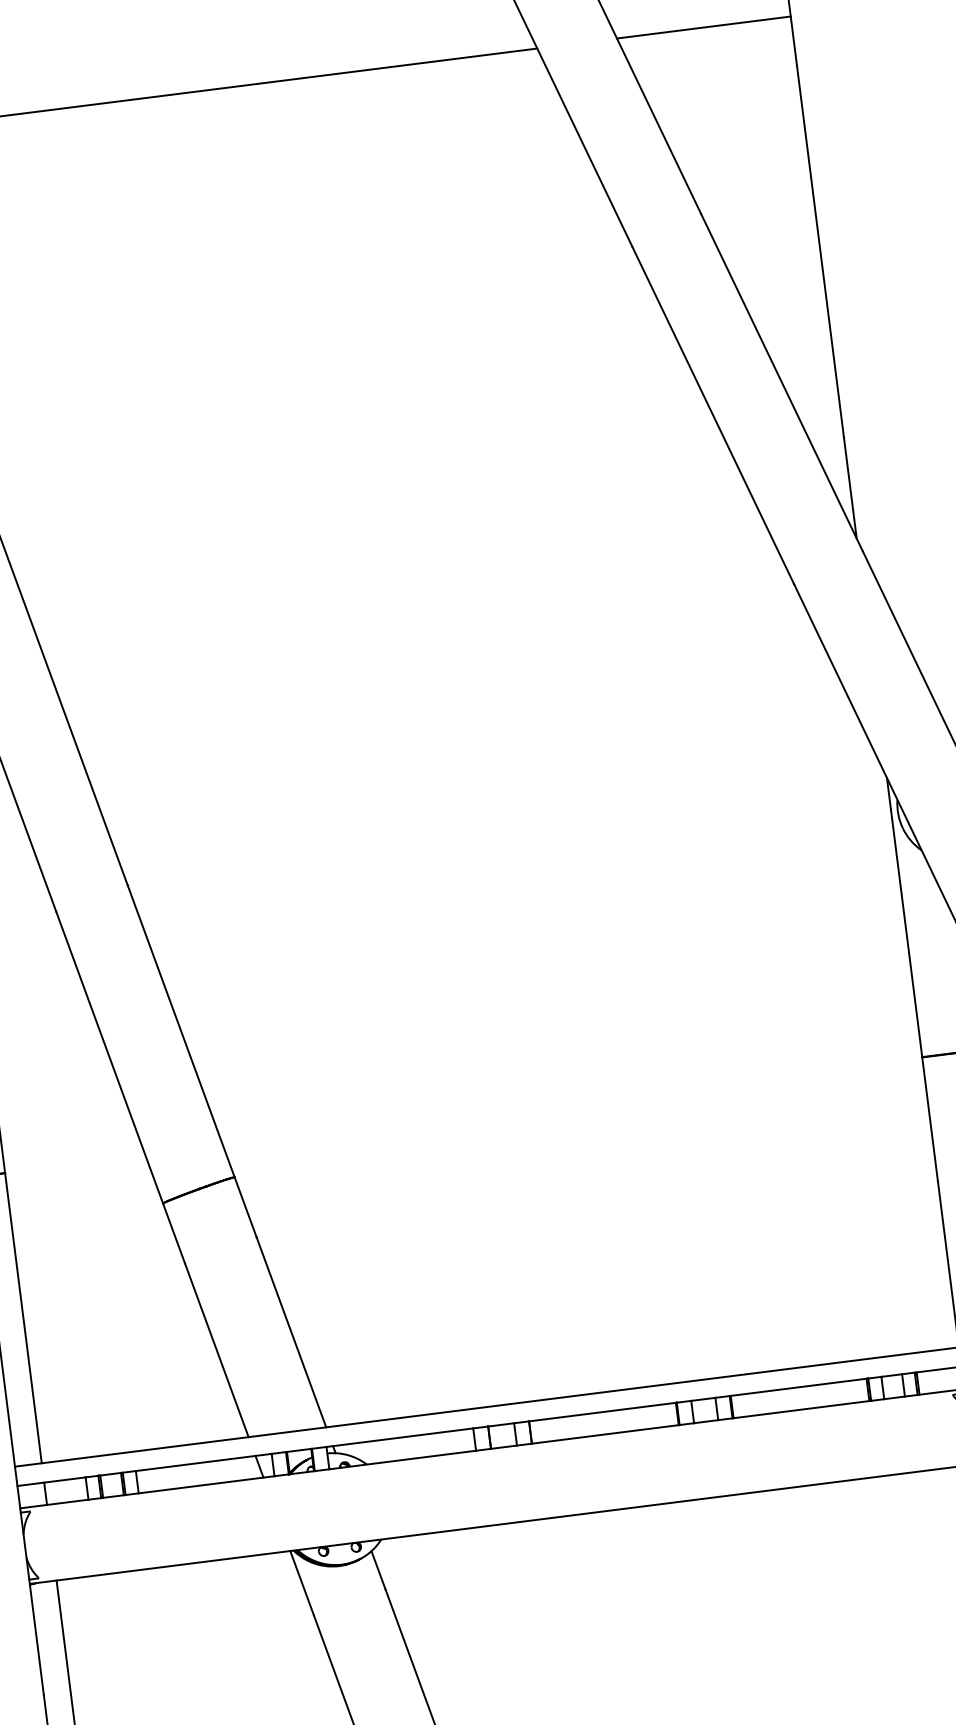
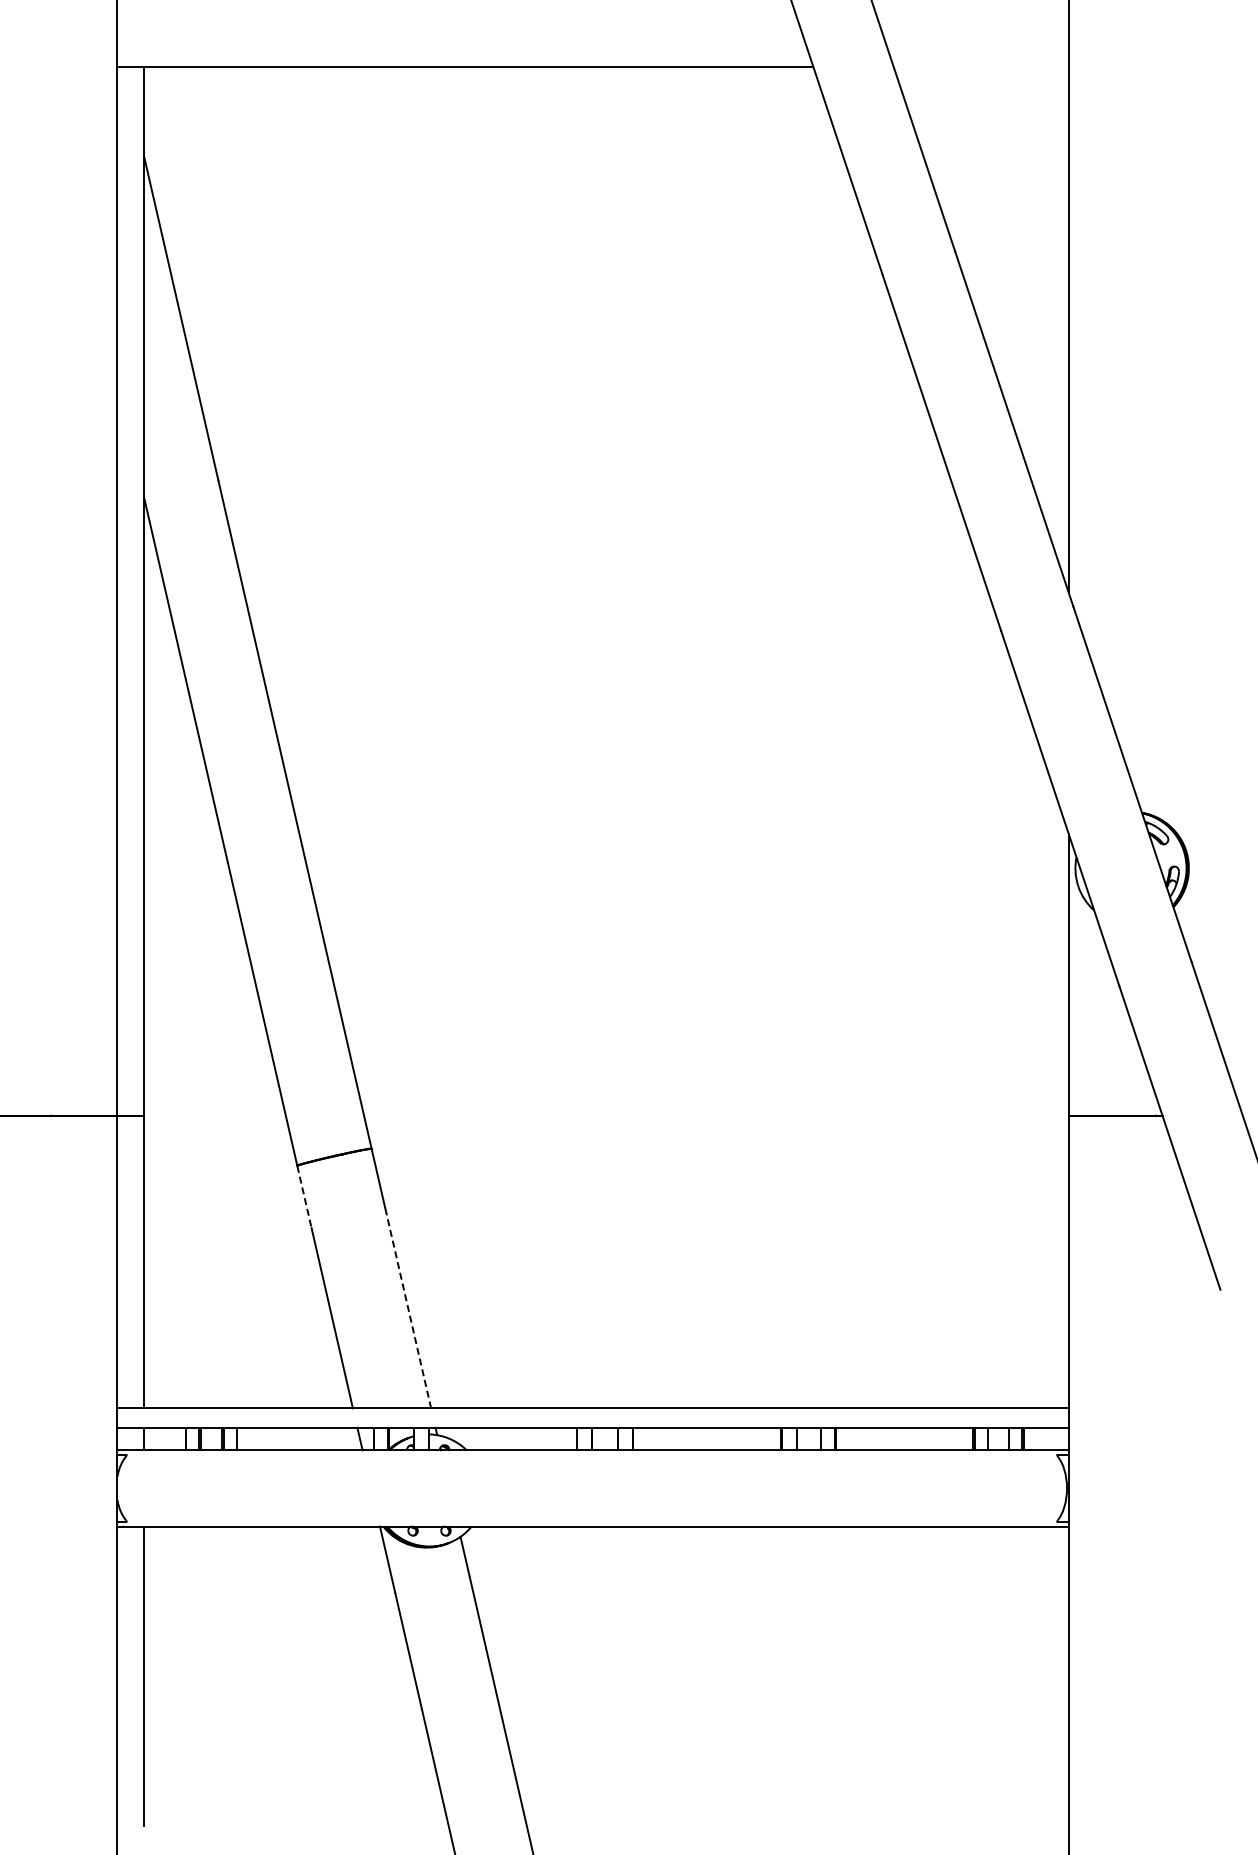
line: (703, 27) -> (980, 66), removed
line: (174, 1234) -> (304, 1197), solid -> dashed
line: (291, 1332) -> (408, 1309), solid -> dashed

